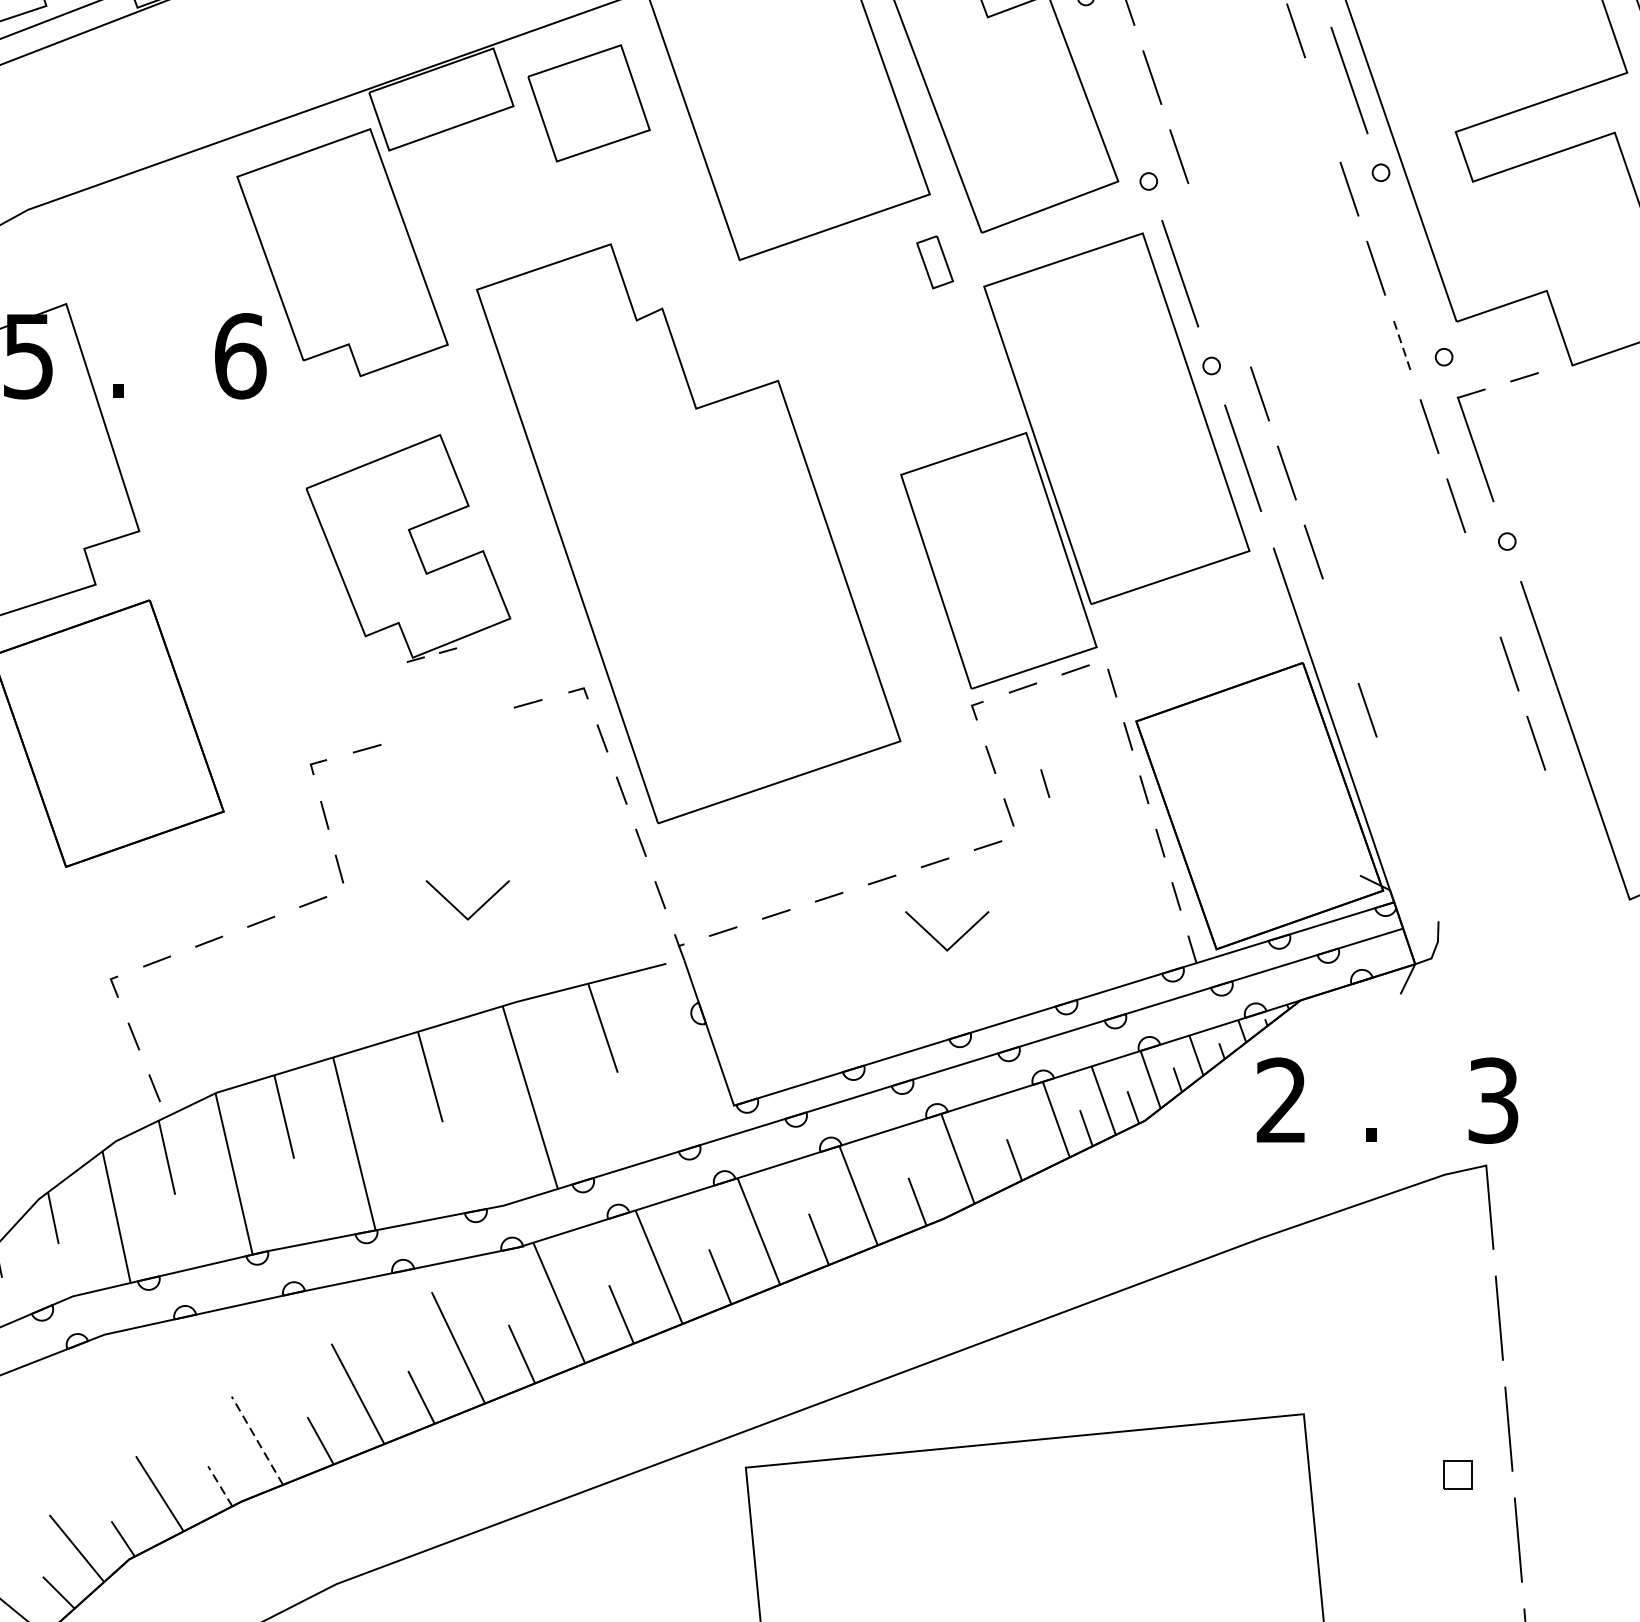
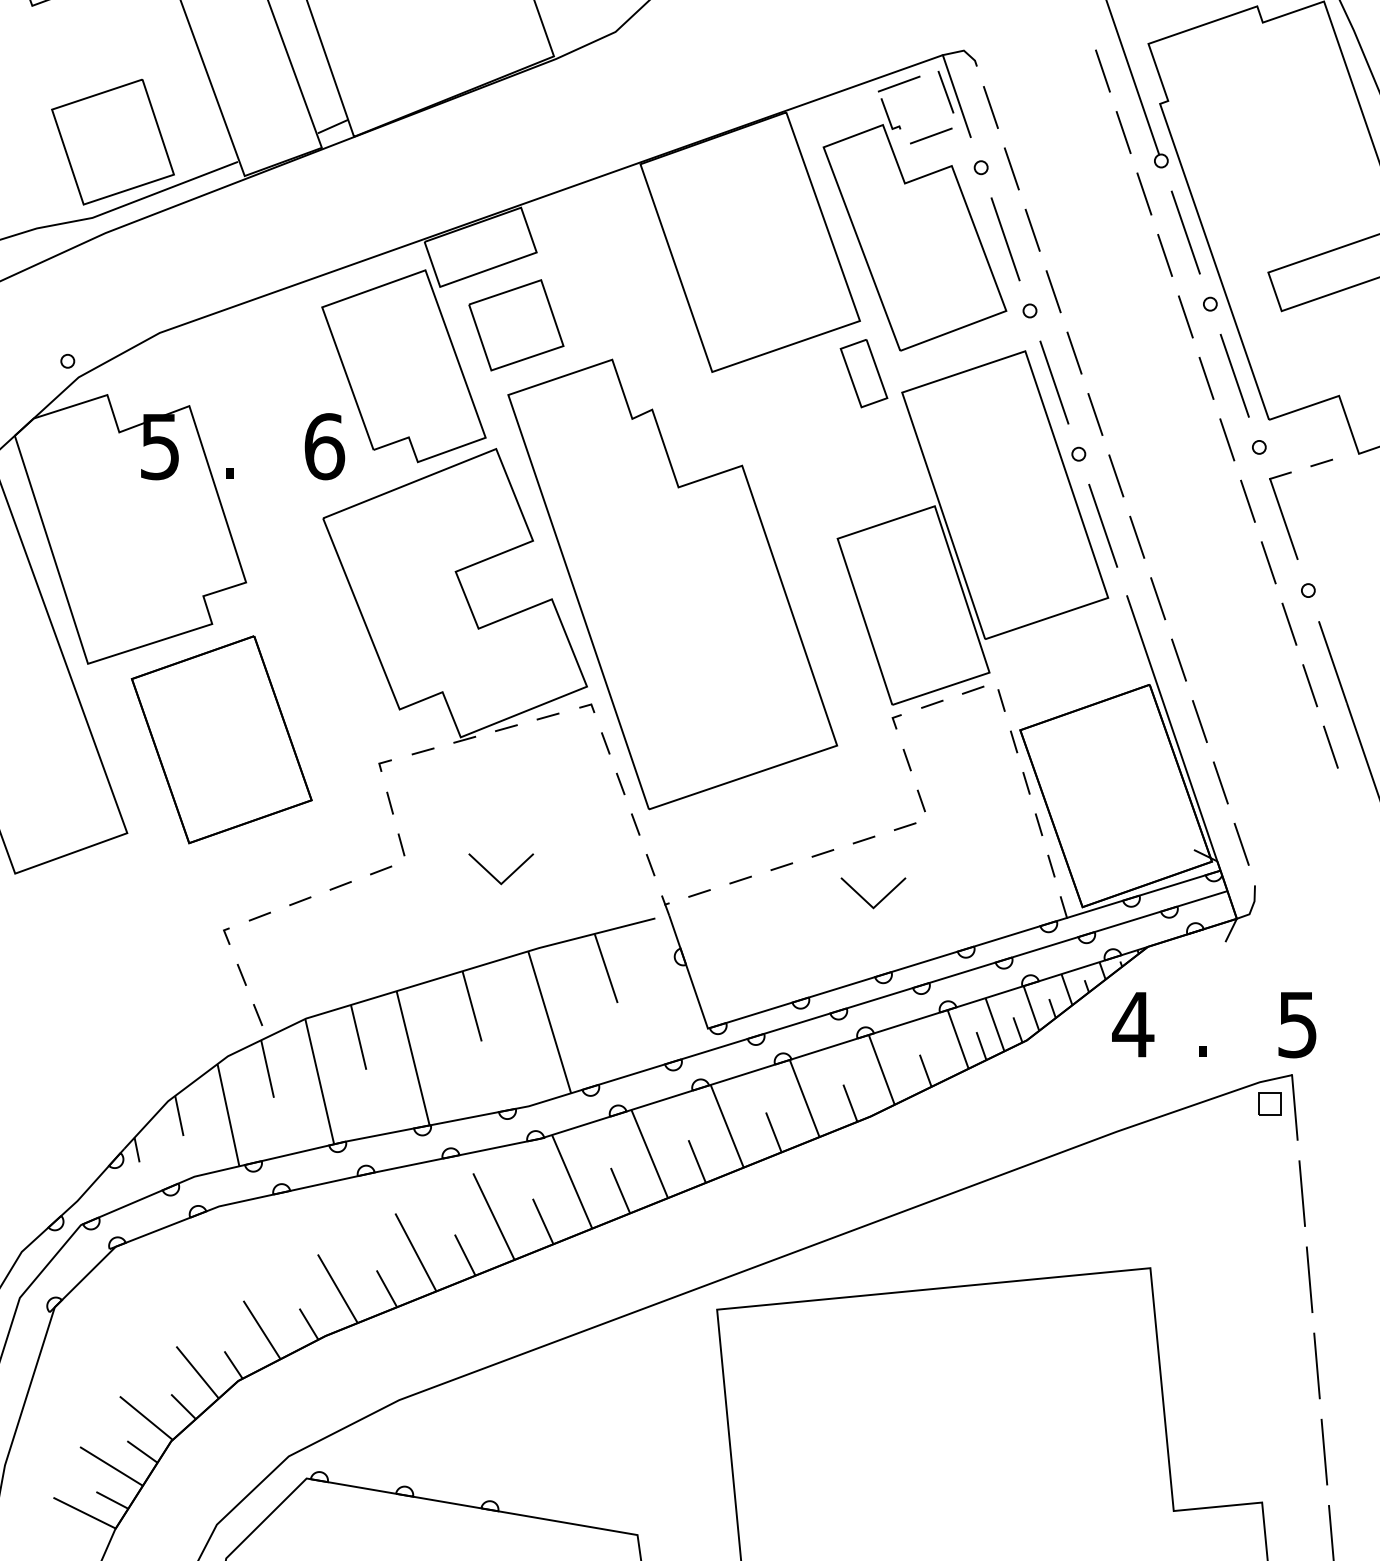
line: (1117, 89) -> (1005, 239), added
part: (589, 103) -> (516, 325), moved
line: (1323, 108) -> (1165, 254), added
line: (1206, 234) -> (1074, 352), added
part: (934, 262) -> (863, 373), size x1.67
line: (1412, 264) -> (1234, 375), added
line: (1233, 314) -> (1095, 414), added
line: (1403, 347) -> (1227, 439), dashed -> solid
part: (407, 547) -> (454, 595), size x1.67
line: (1482, 583) -> (1289, 623), added
line: (1341, 630) -> (1179, 659), added
line: (1045, 783) -> (949, 778), removed
line: (1394, 788) -> (1220, 782), added
line: (1421, 868) -> (1241, 844), added
text: (1282, 1100) -> (1133, 1024), 2 -> 4
text: (1493, 1100) -> (1297, 1024), 3 -> 5
line: (256, 1440) -> (337, 1288), dashed -> solid
part: (1457, 1475) -> (1269, 1103), moved
line: (219, 1485) -> (308, 1323), dashed -> solid

